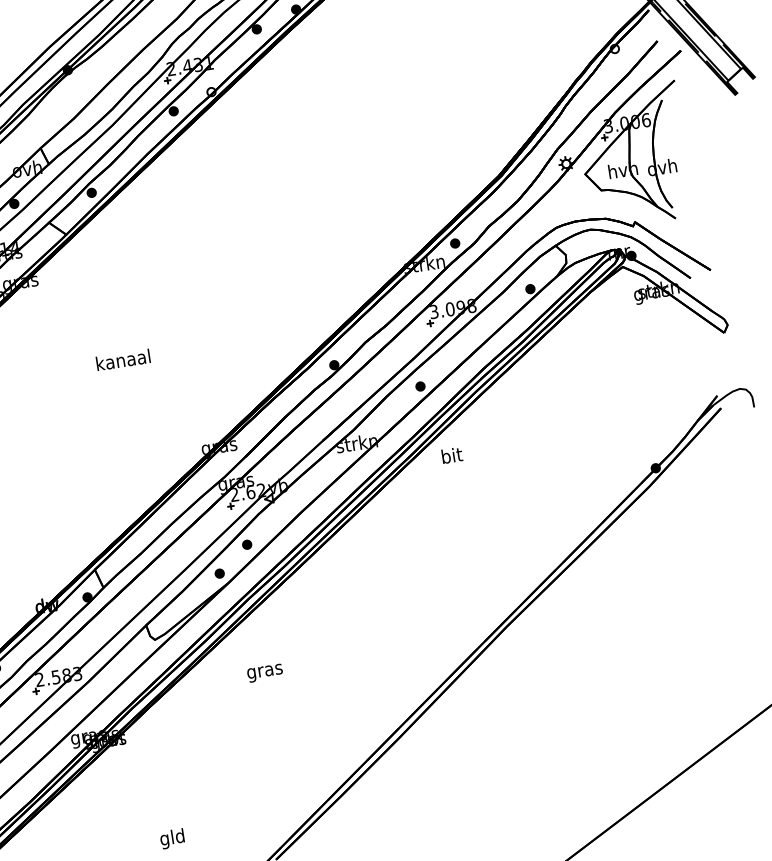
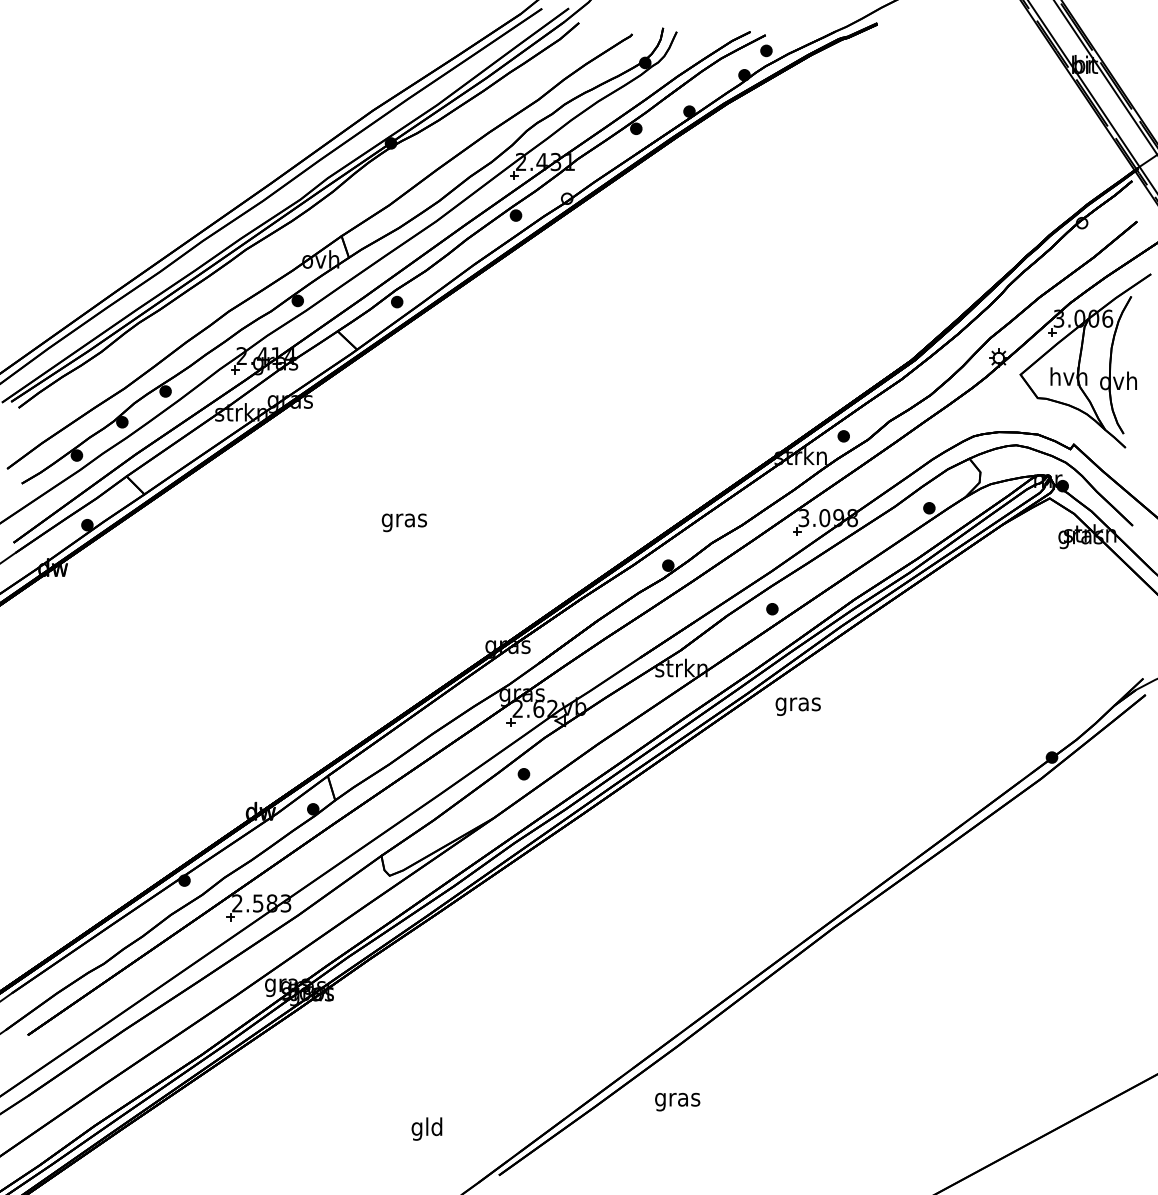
text: (123, 361) -> (404, 520), kanaal -> gras
text: (451, 456) -> (797, 703), bit -> gras
part: (219, 573) -> (483, 805), removed
text: (265, 672) -> (677, 1101), moved
text: (172, 838) -> (426, 1128), moved

